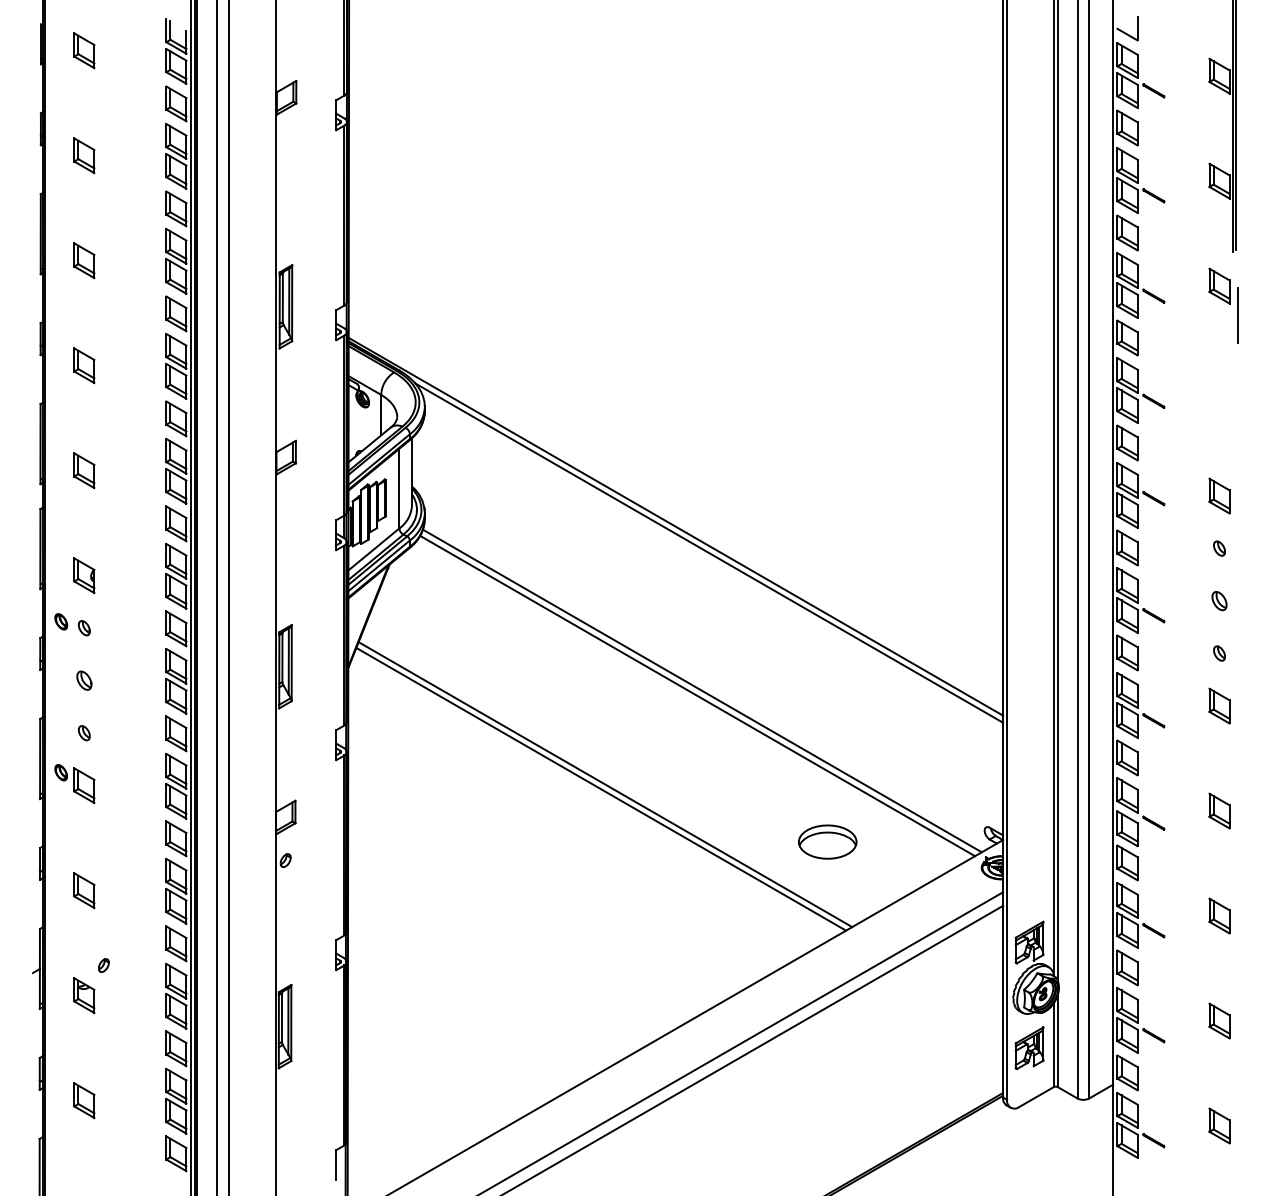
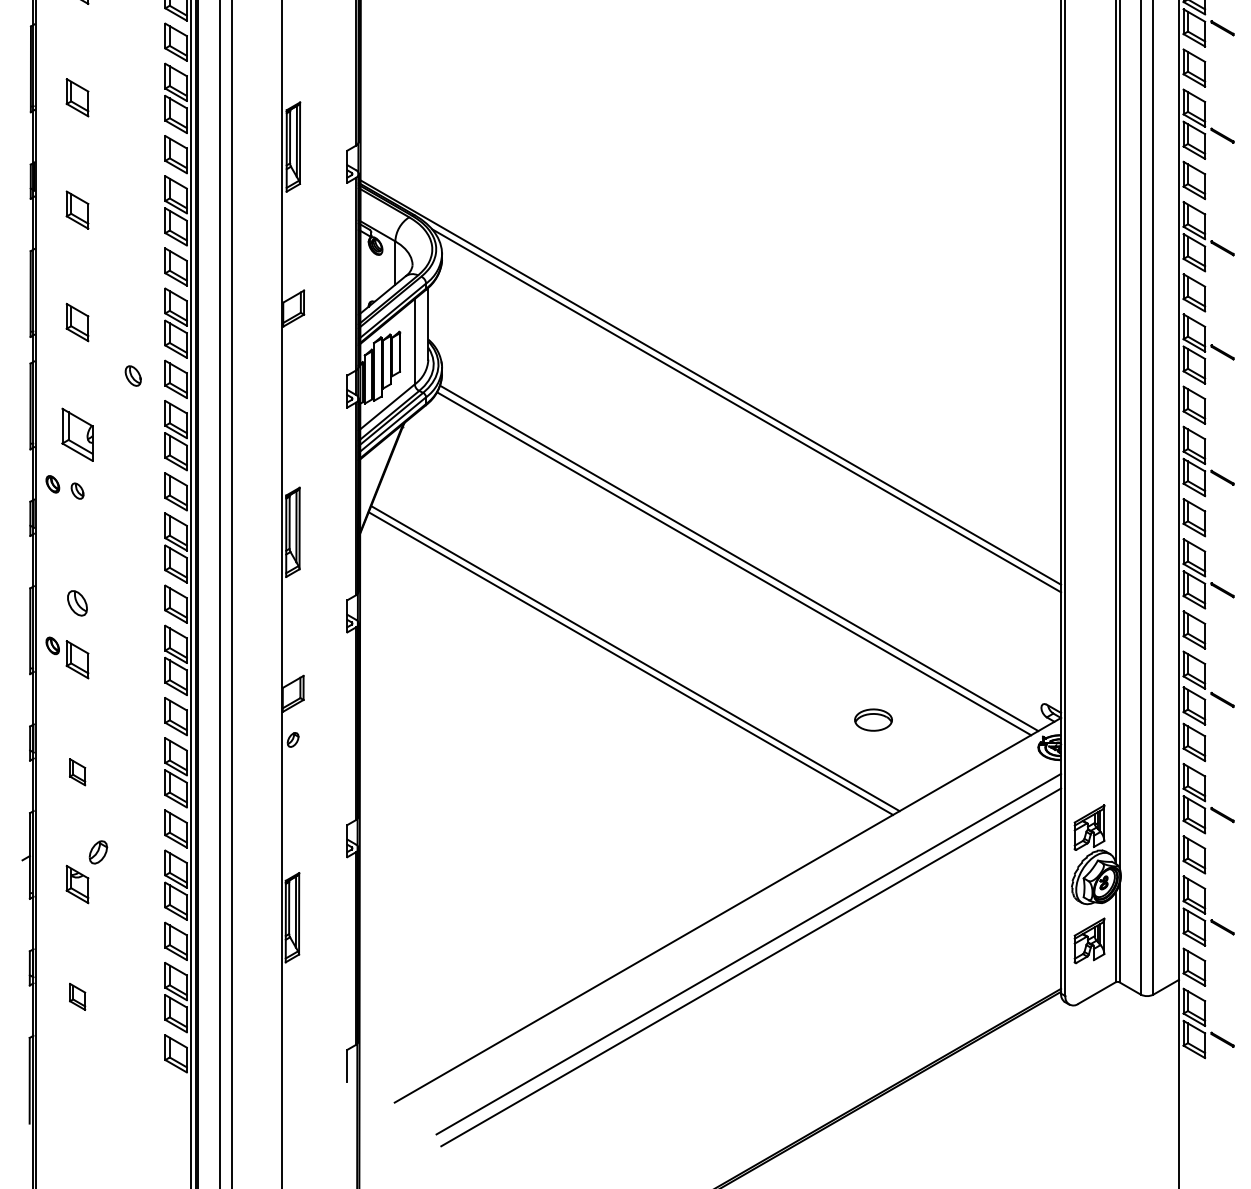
part: (84, 575) -> (77, 434), size x1.4
part: (84, 680) -> (133, 375), moved
part: (84, 733) -> (77, 603), size x1.6
part: (827, 841) -> (873, 719), size x0.6
part: (84, 890) -> (77, 771), size x0.7
part: (103, 965) -> (98, 852), size x1.6
part: (84, 1100) -> (77, 996), size x0.7

